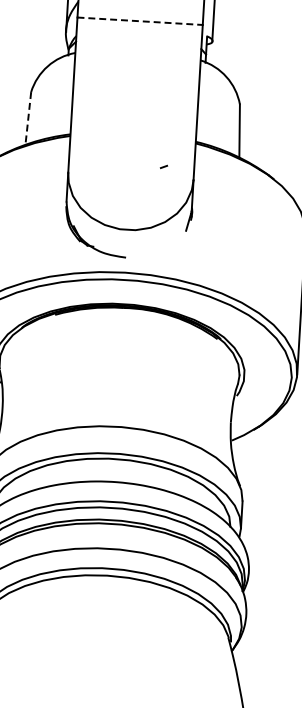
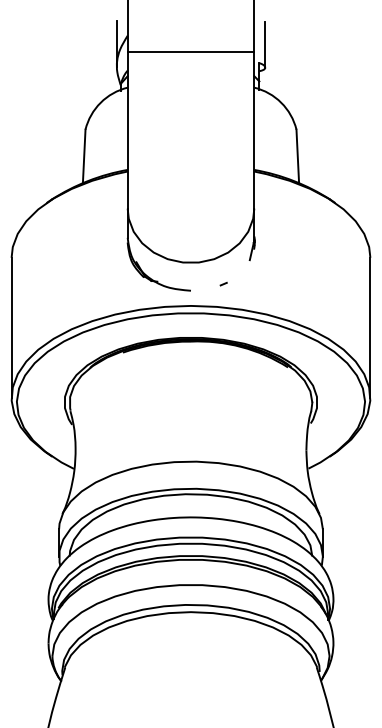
line: (140, 20) -> (191, 51), dashed -> solid
line: (28, 118) -> (84, 156), dashed -> solid
line: (163, 166) -> (223, 283), moved

